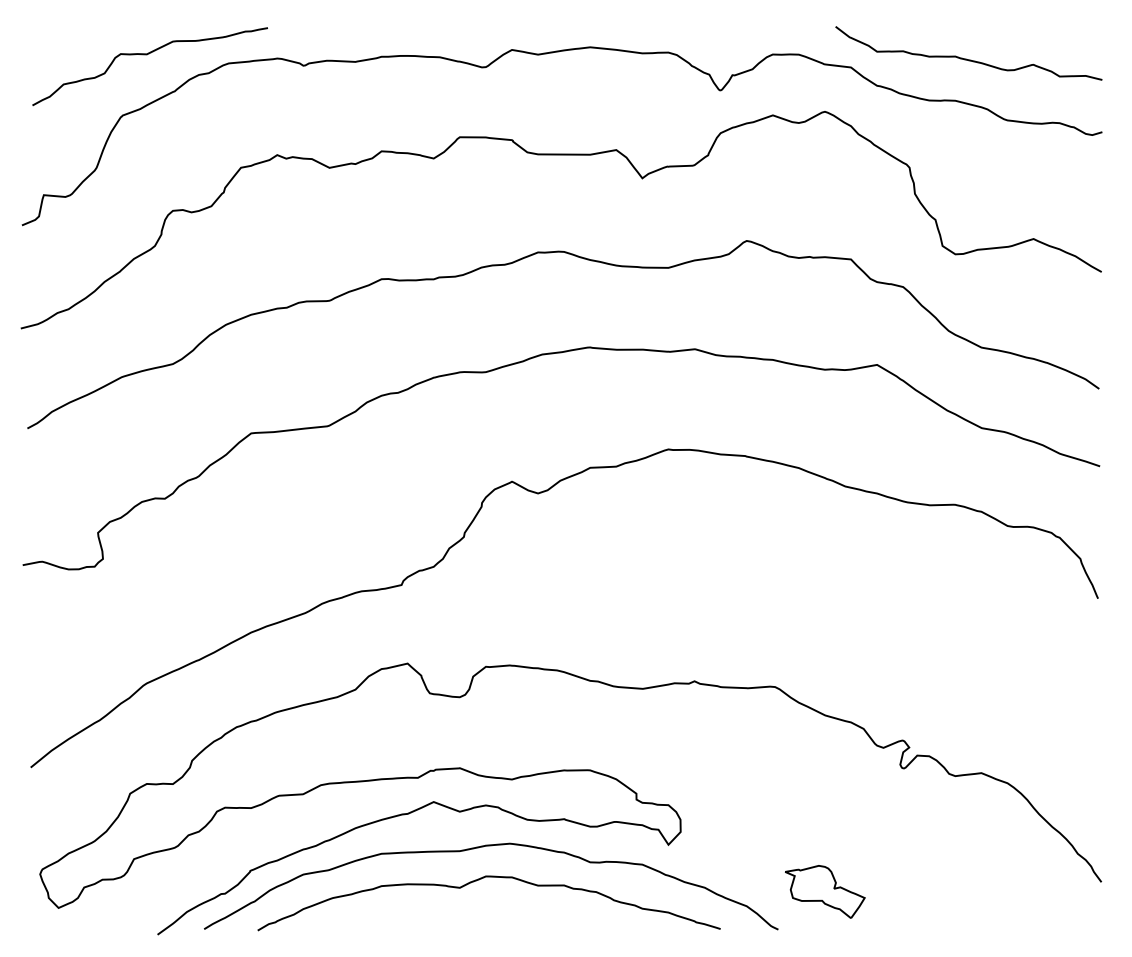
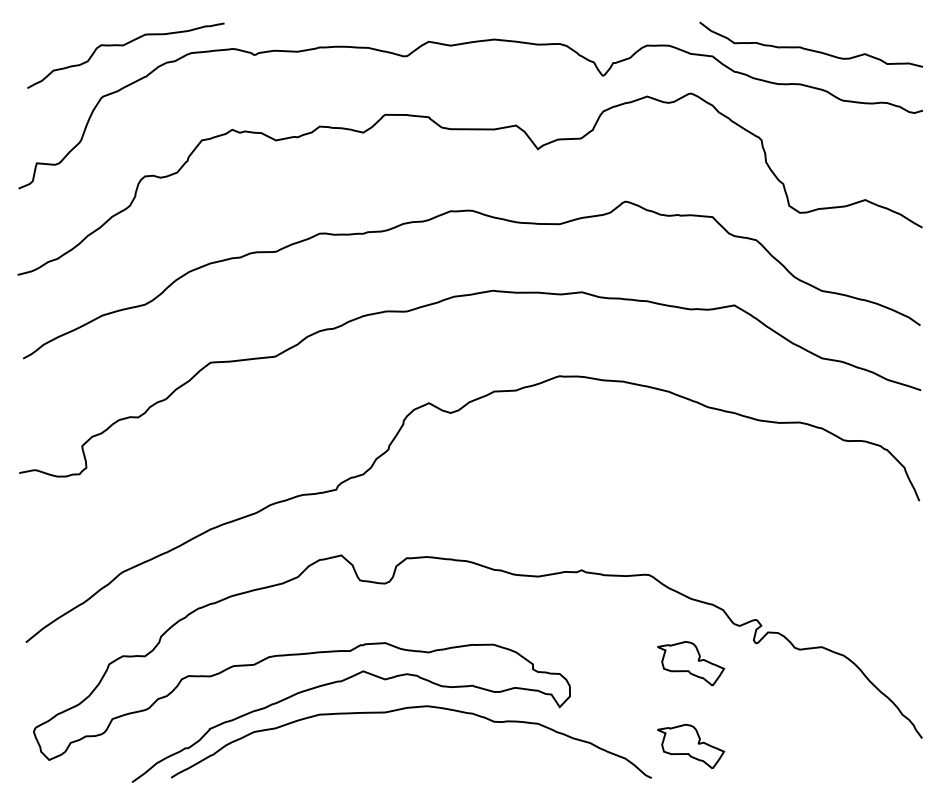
part: (825, 792) -> (691, 663), added
curve: (479, 880) -> (401, 737), removed

